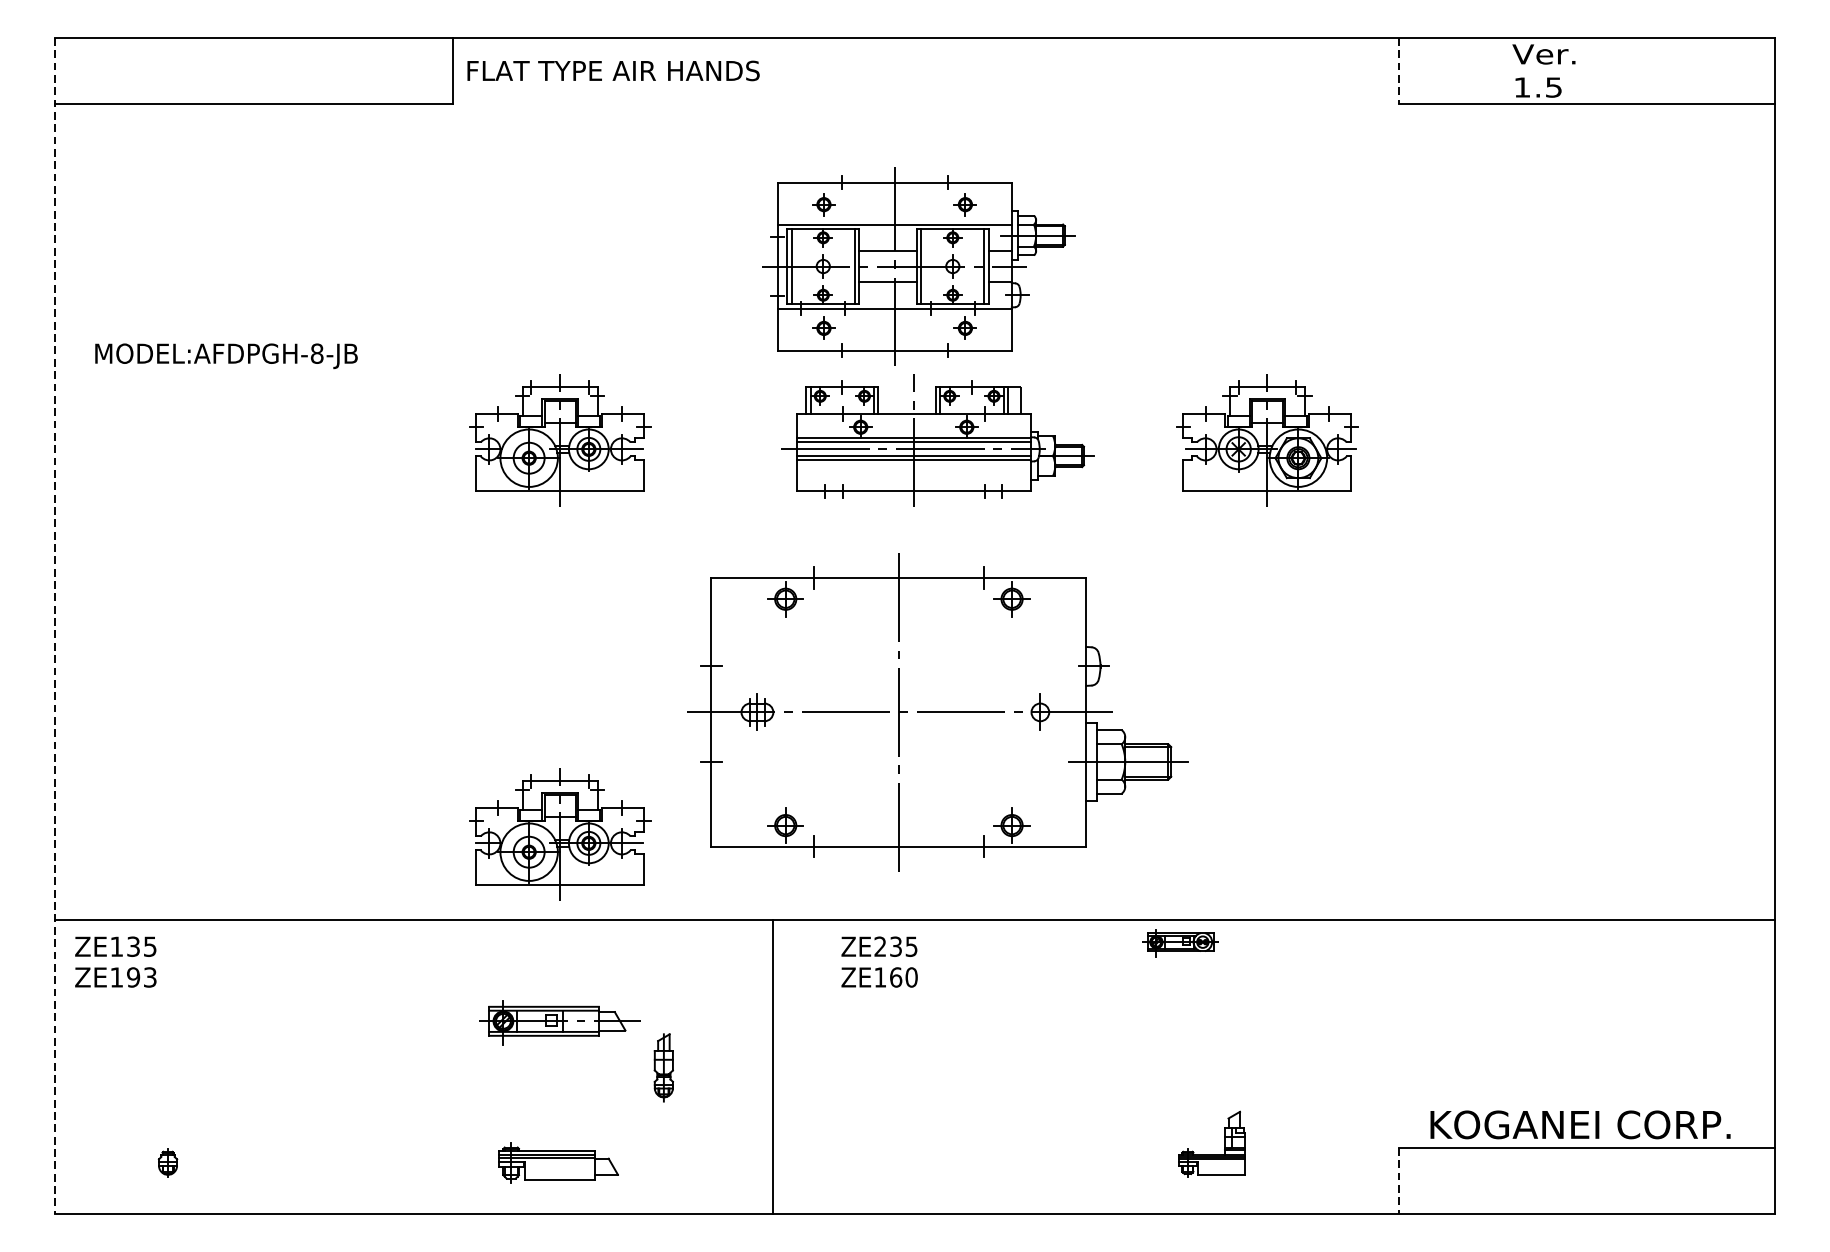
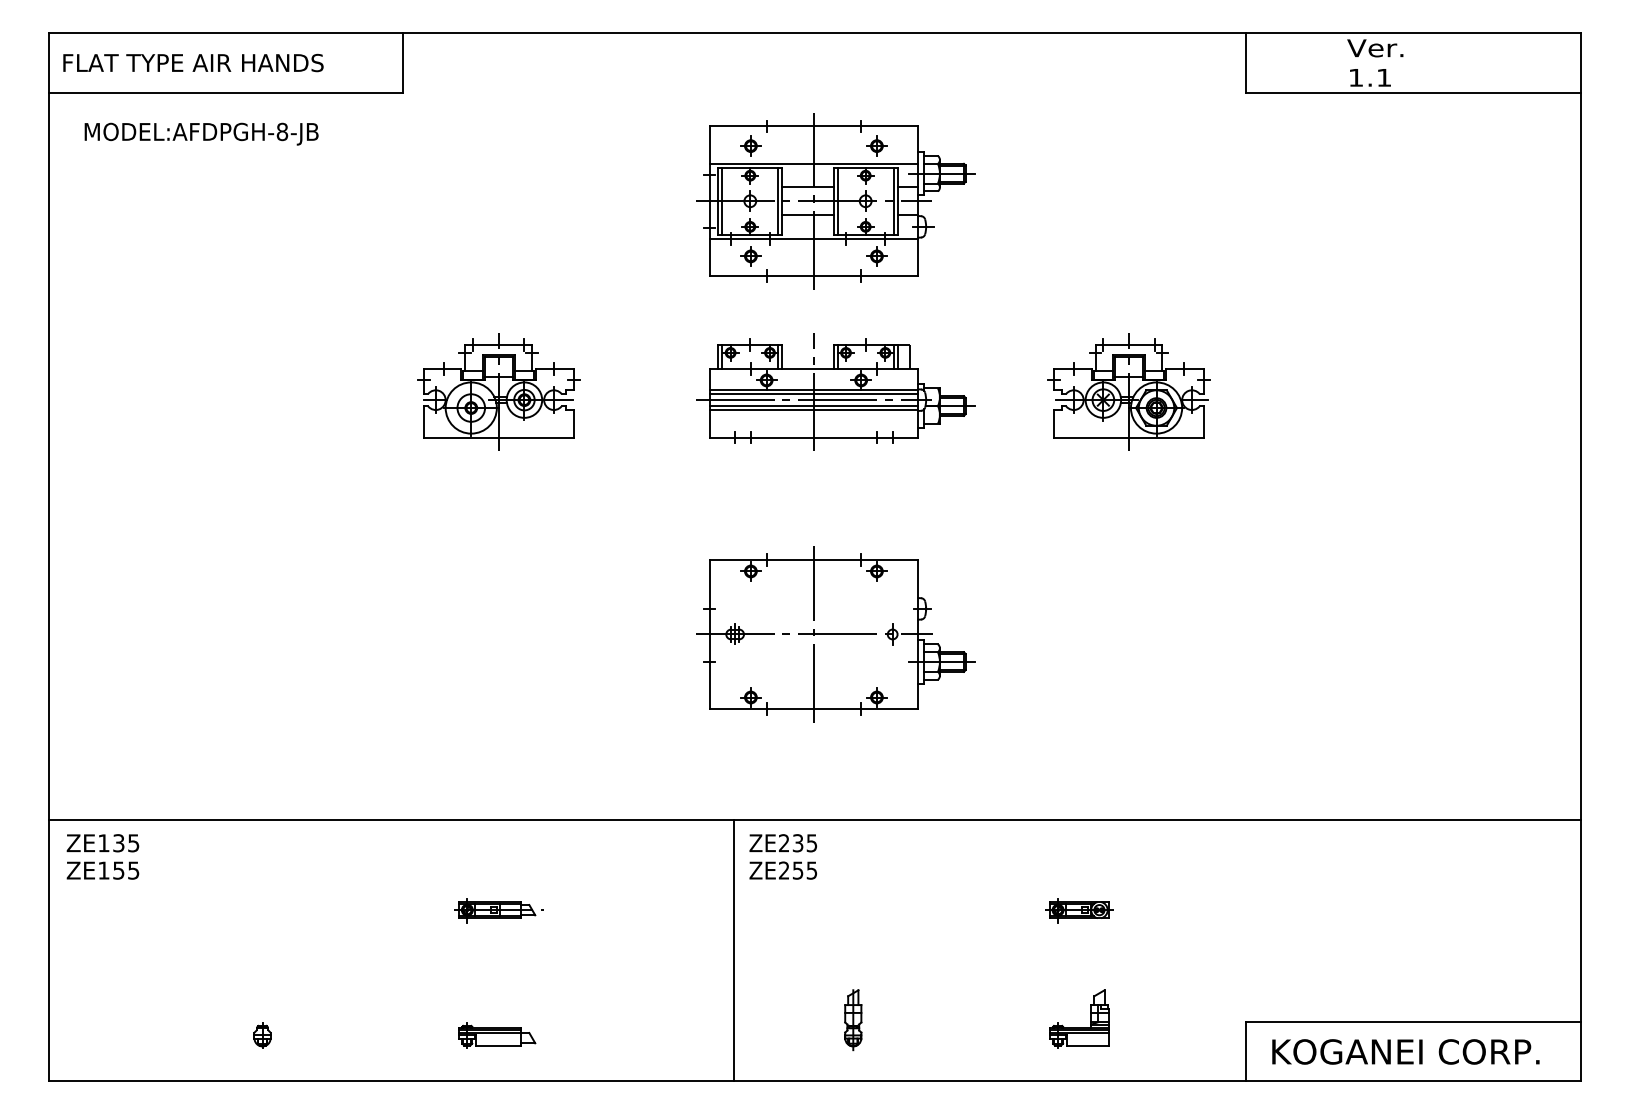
text: (613, 70) -> (193, 62), moved
line: (1399, 71) -> (1246, 63), dashed -> solid
text: (1553, 87) -> (1383, 77), 1.5 -> 1.1
part: (918, 266) -> (835, 201), moved
text: (226, 355) -> (201, 133), moved
line: (54, 626) -> (48, 557), dashed -> solid
part: (938, 712) -> (835, 634), size x0.62
part: (559, 833) -> (498, 742), removed
part: (1180, 942) -> (1079, 910), moved
text: (142, 977) -> (126, 870), ZE193 -> ZE155
text: (896, 977) -> (798, 870), ZE160 -> ZE255
part: (559, 1022) -> (498, 910), size x0.62
line: (773, 1067) -> (734, 950), moved
part: (664, 1068) -> (853, 1020), moved
text: (1580, 1124) -> (1405, 1051), moved
part: (167, 1162) -> (262, 1035), moved
part: (558, 1162) -> (497, 1035), size x0.71
line: (1399, 1180) -> (1246, 1051), dashed -> solid

